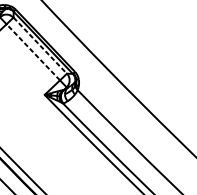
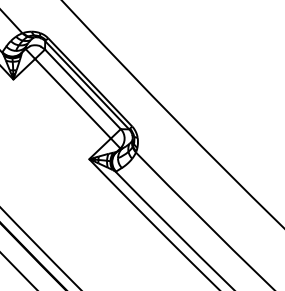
line: (39, 45) -> (82, 89), dashed -> solid
line: (33, 52) -> (73, 98), dashed -> solid

